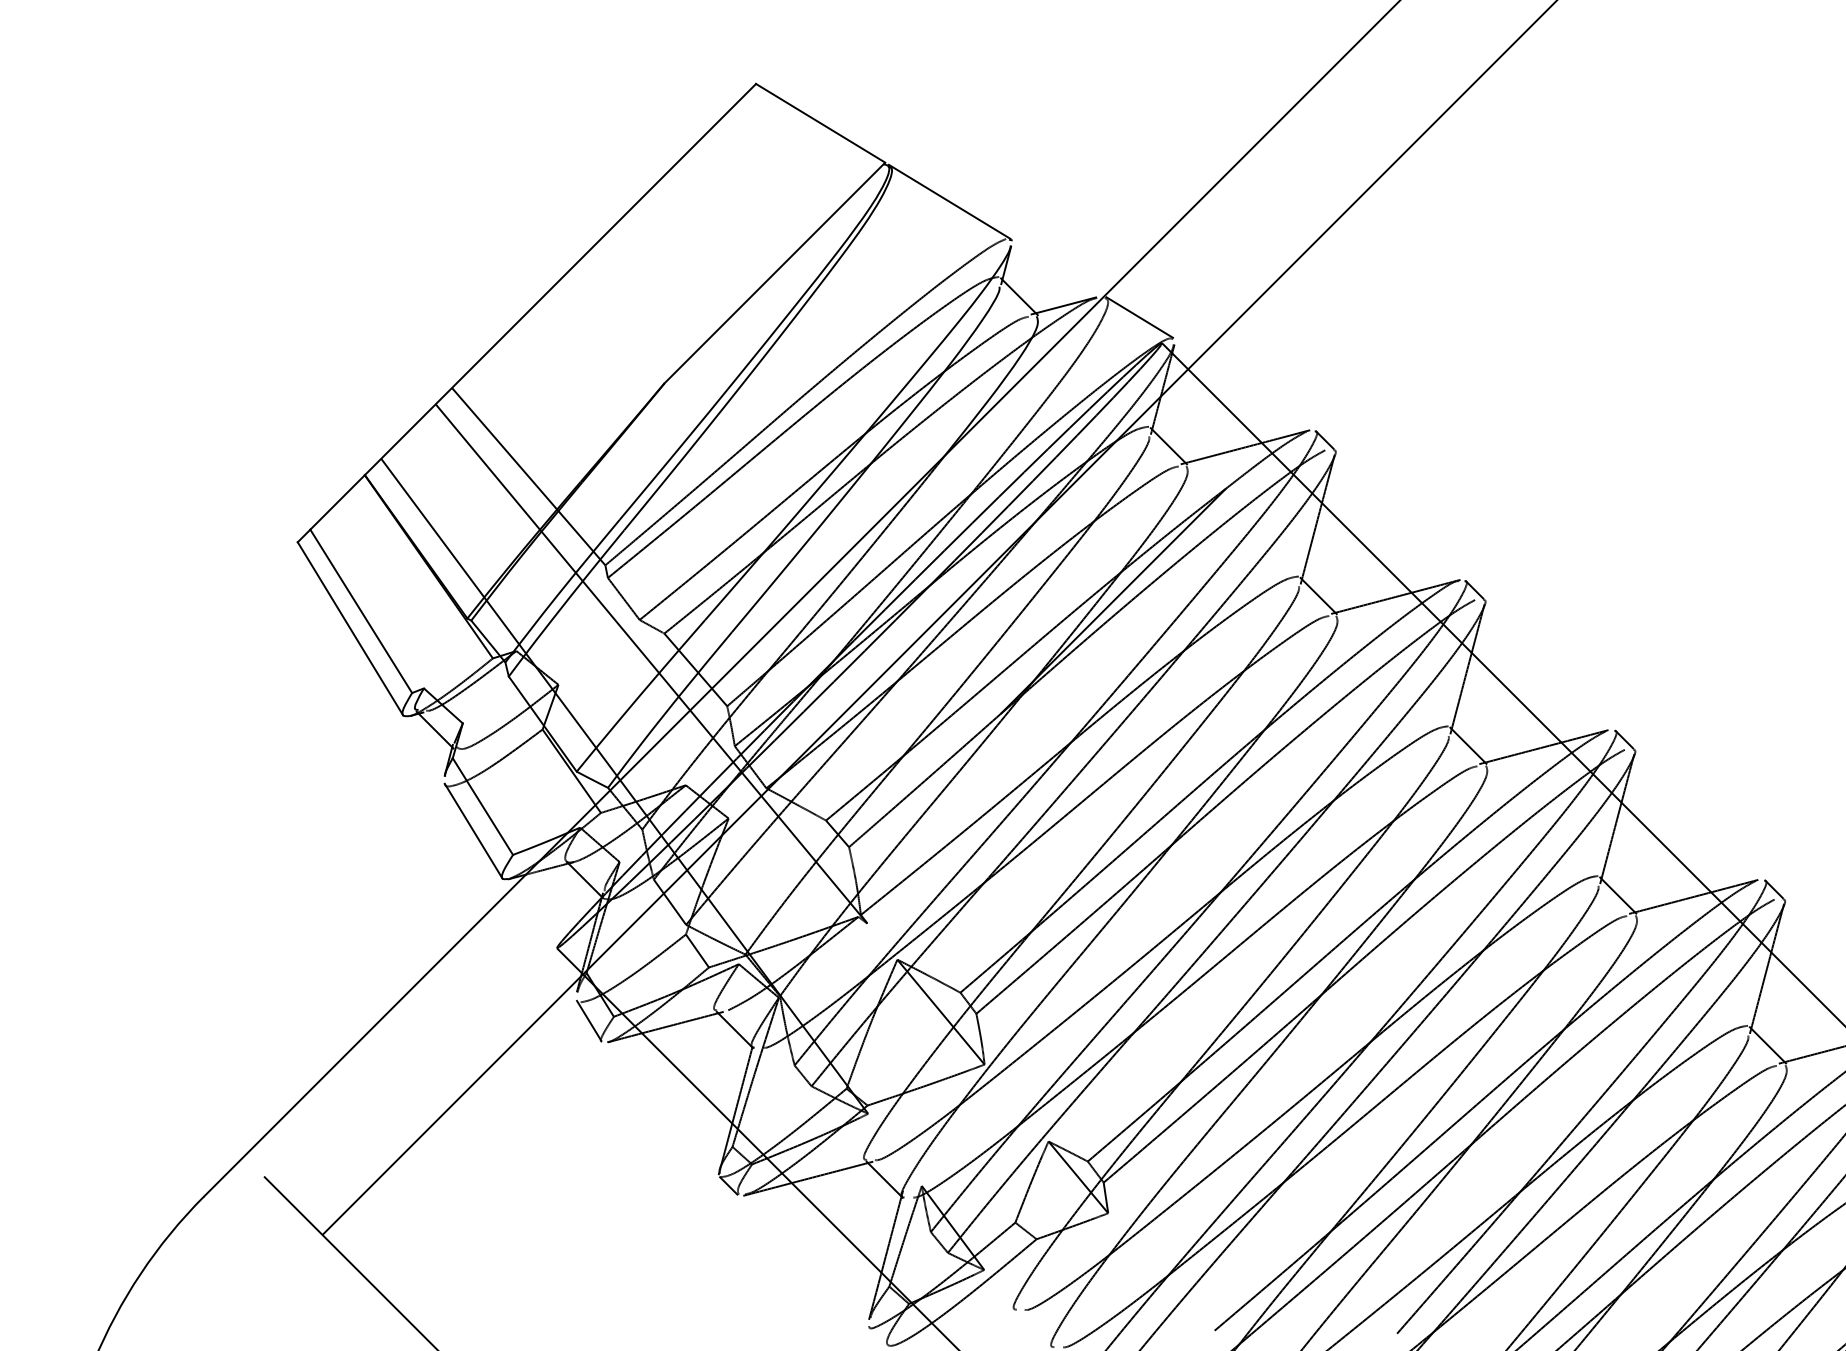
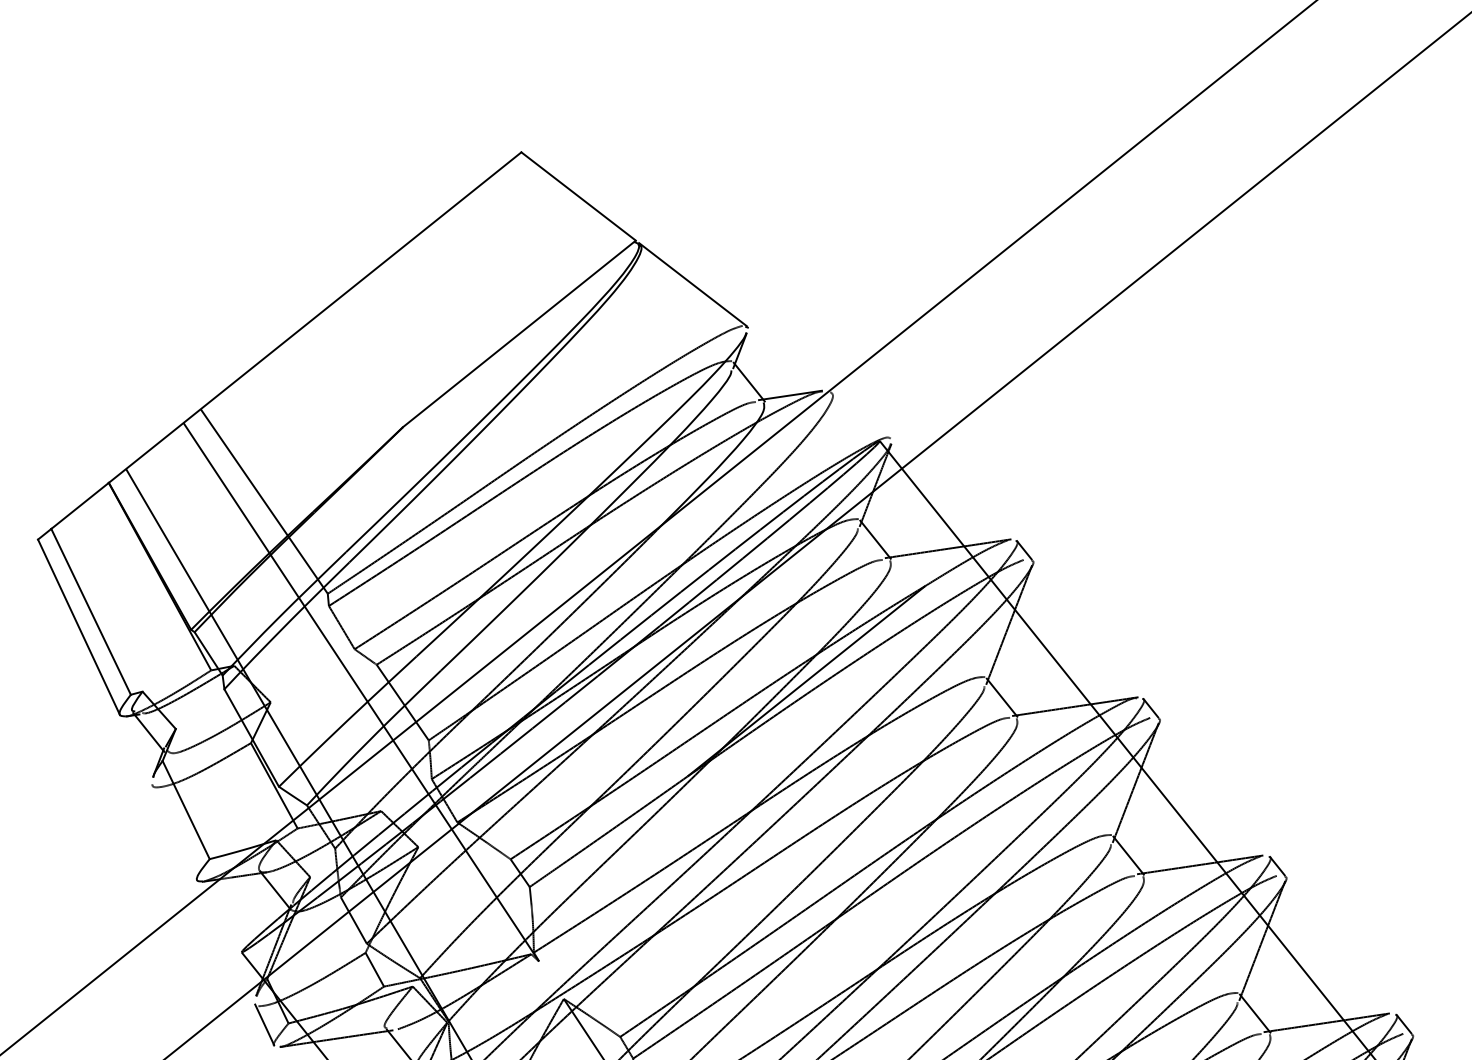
line: (1139, 317) -> (861, 414), removed
line: (473, 830) -> (174, 831), removed

